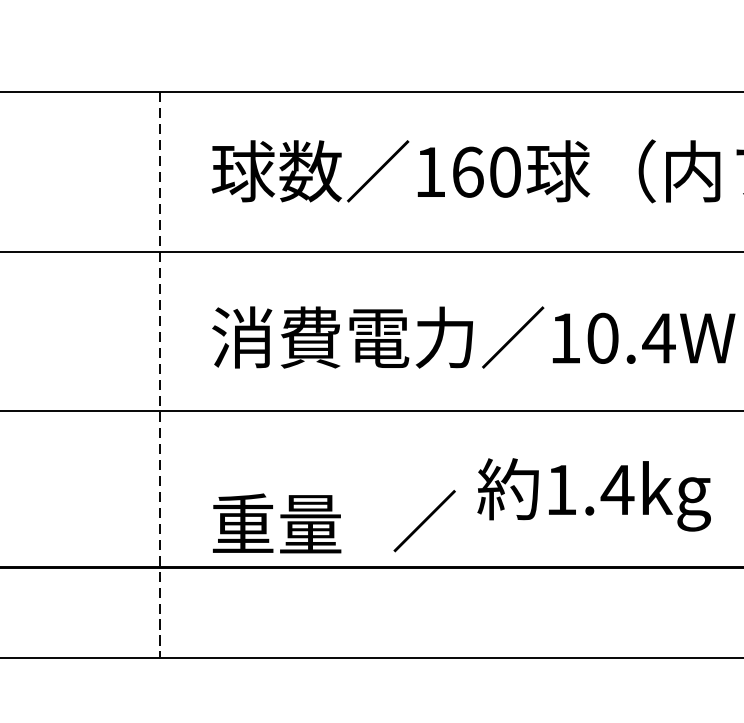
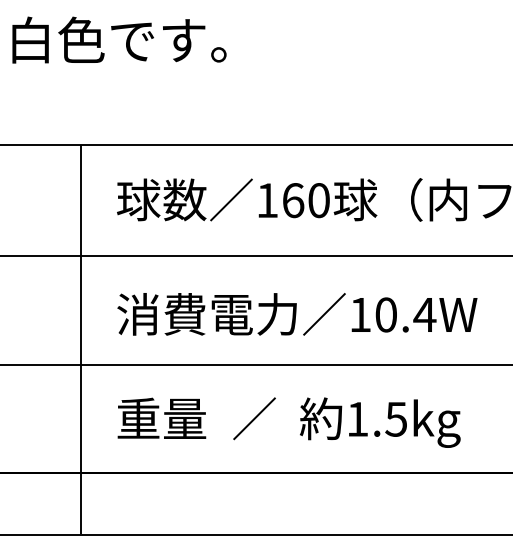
line: (160, 375) -> (81, 340), dashed -> solid
text: (616, 490) -> (395, 419), 1.4kg -> 1.5kg
line: (424, 520) -> (254, 418), moved
part: (276, 522) -> (161, 417), moved

